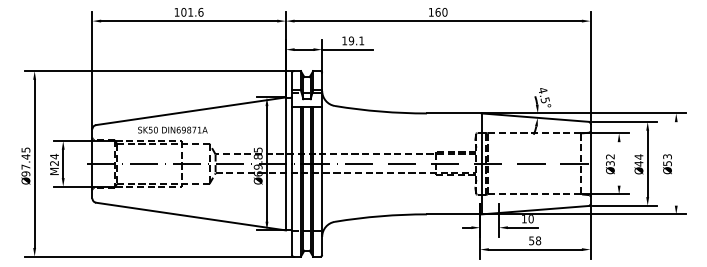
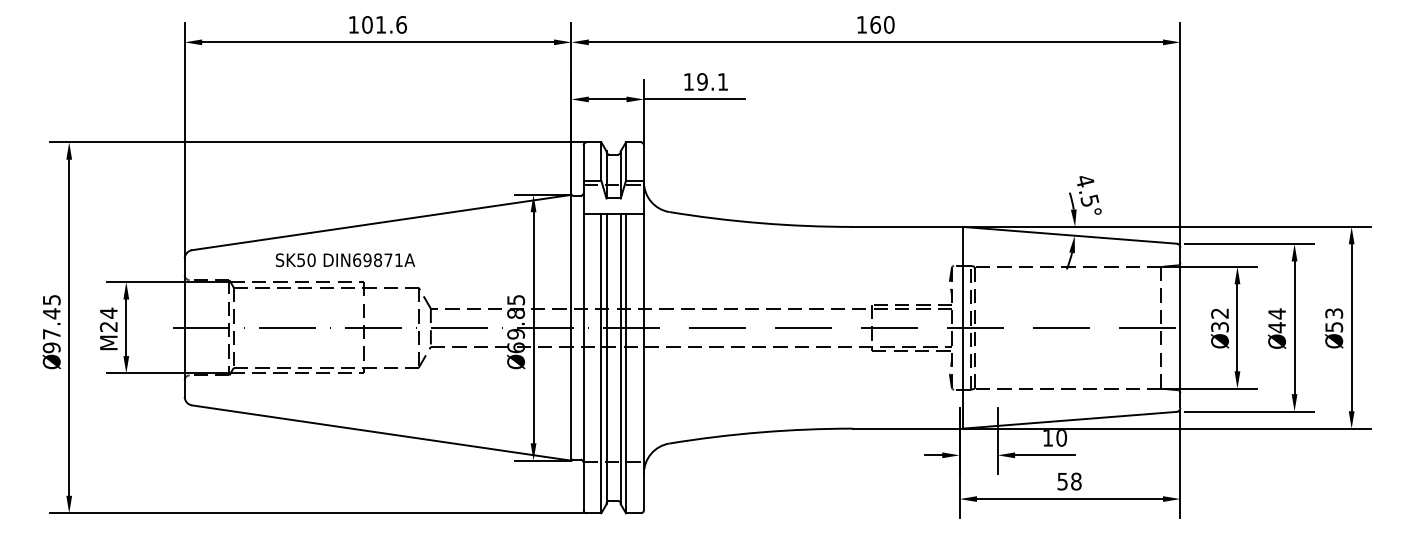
line: (619, 163) -> (1238, 326), added
line: (676, 163) -> (1352, 326), added

